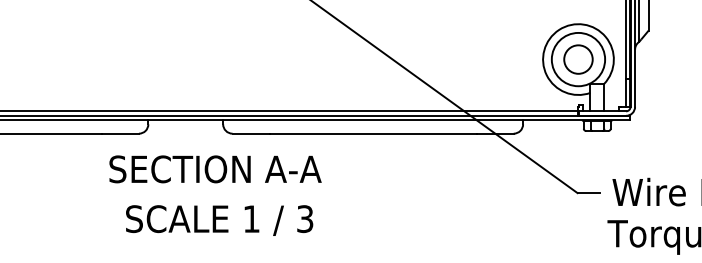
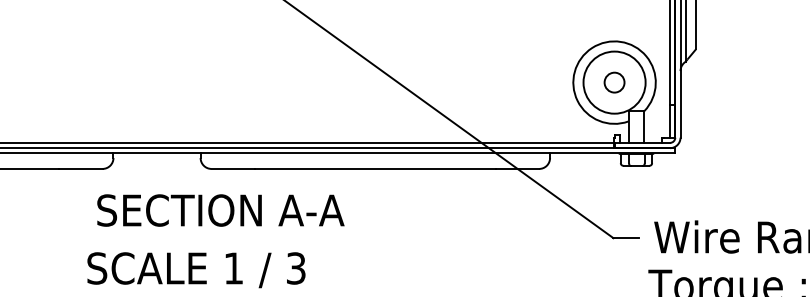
circle: (578, 59) -> (614, 82), size x0.6
text: (215, 169) -> (220, 210), moved

